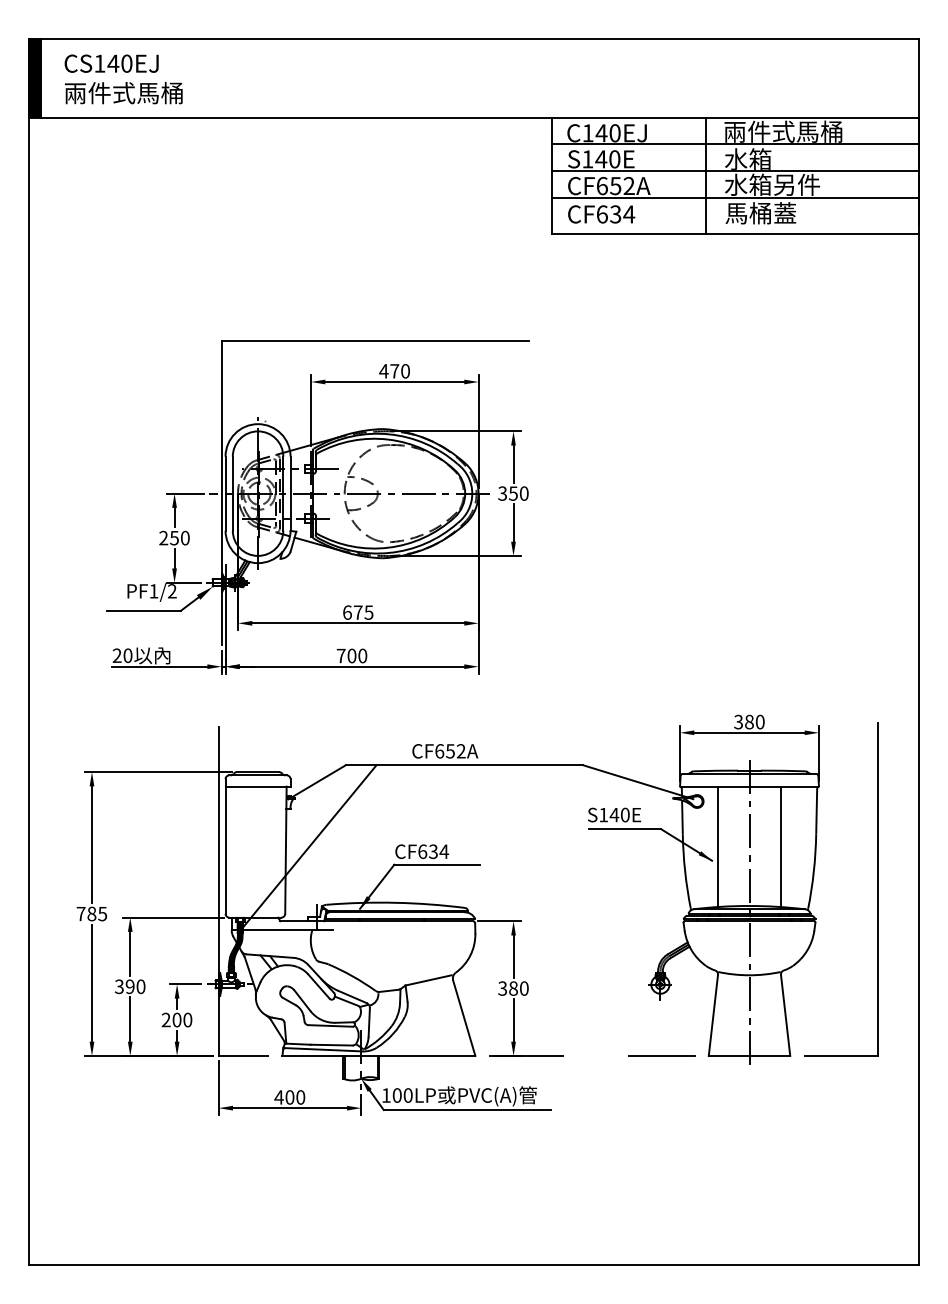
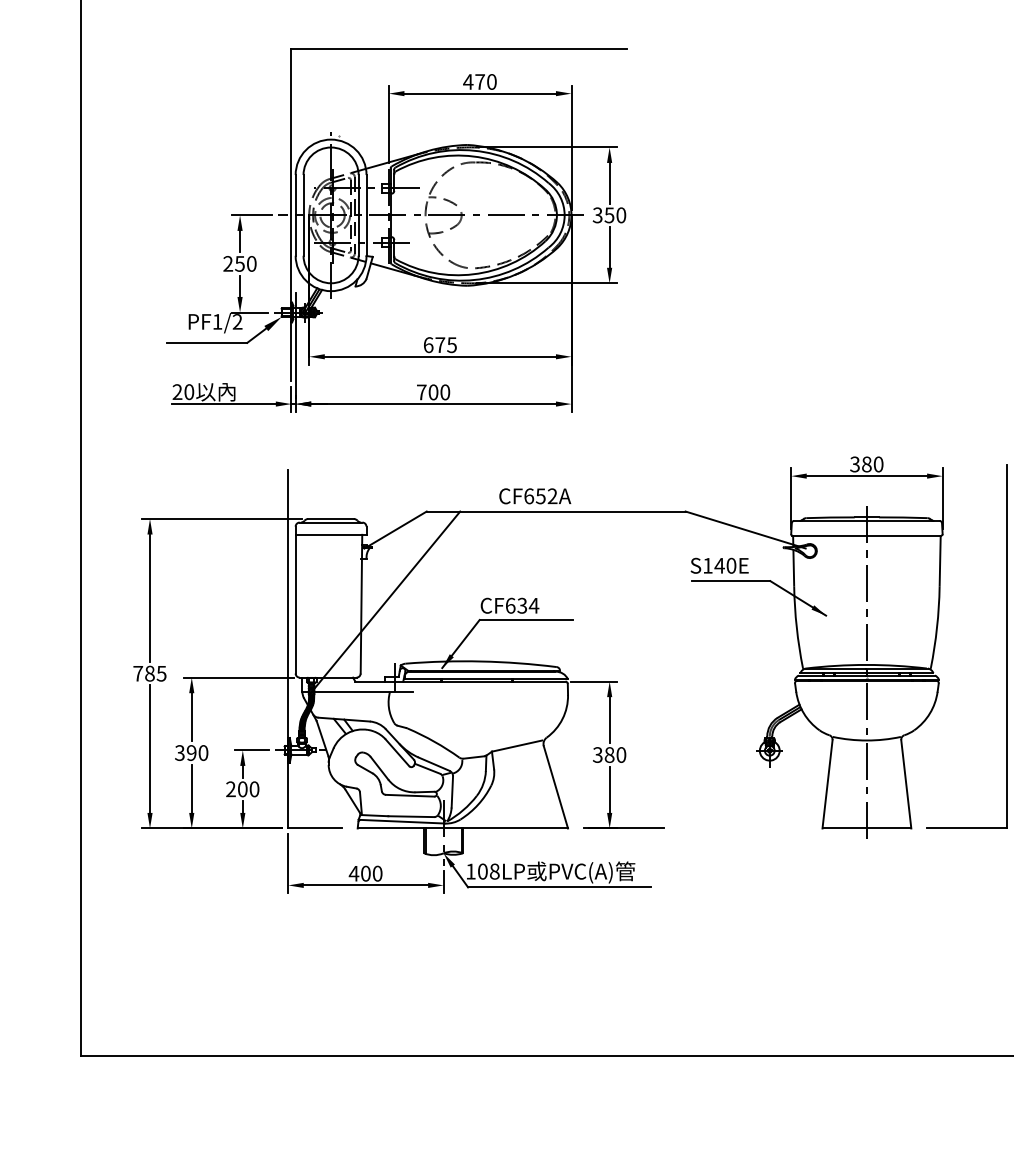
line: (717, 847) -> (832, 601), removed
line: (781, 847) -> (901, 601), removed
line: (661, 1055) -> (770, 827), removed
text: (407, 1095) -> (494, 871), 100LP -> 108LP

